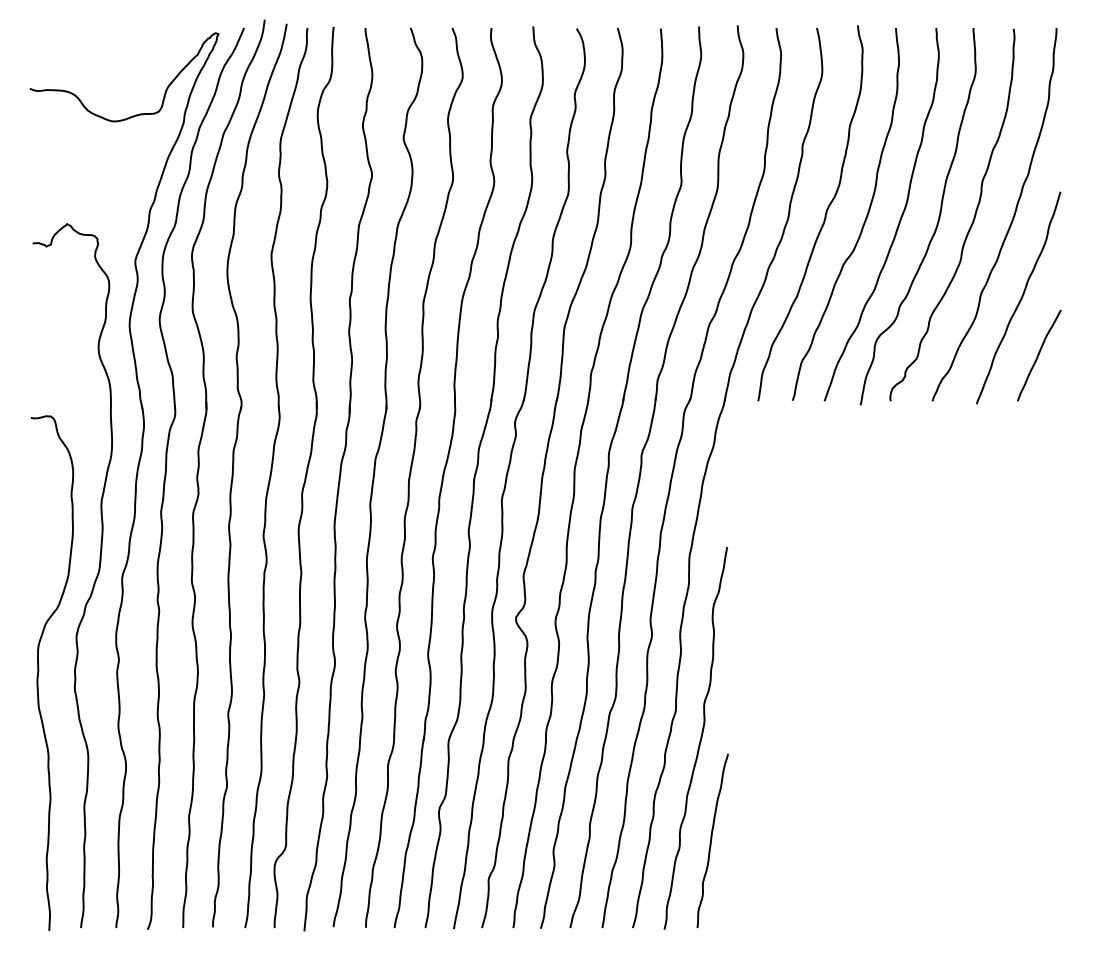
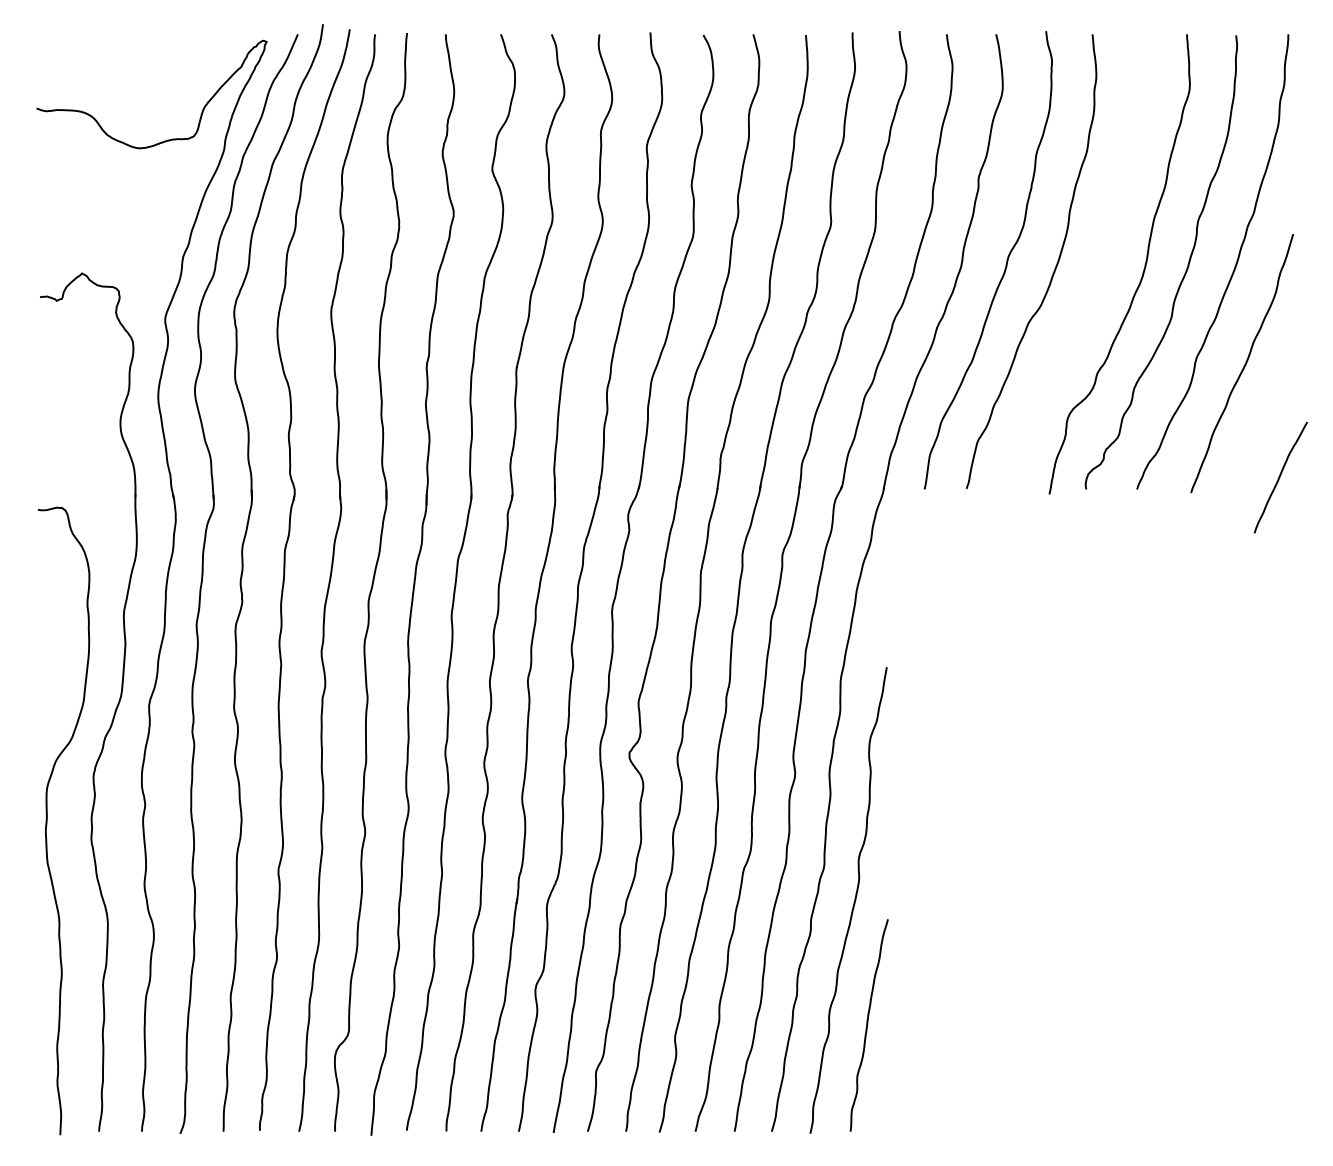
curve: (899, 219) -> (1096, 267), removed
curve: (1039, 355) -> (1280, 477), moved

